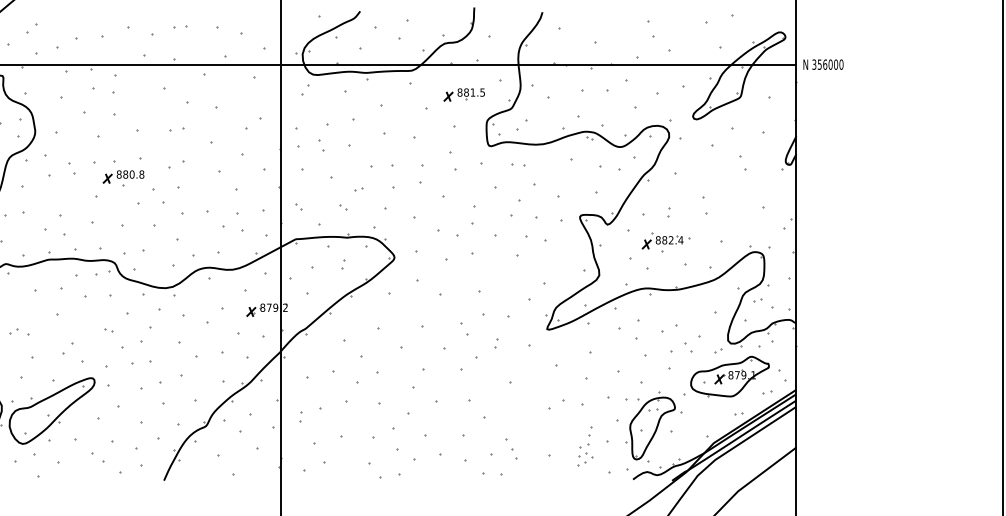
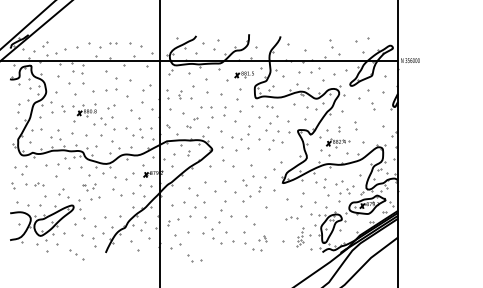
part: (176, 129) -> (111, 90), size x1.6
part: (323, 137) -> (179, 94), size x0.6
part: (453, 161) -> (239, 105), size x1.6
part: (126, 337) -> (88, 186), size x0.6
part: (161, 382) -> (104, 207), removed
part: (565, 406) -> (291, 218), size x0.7
part: (503, 449) -> (262, 238), size x0.6
part: (105, 462) -> (76, 254), moved
part: (384, 471) -> (194, 258), moved

